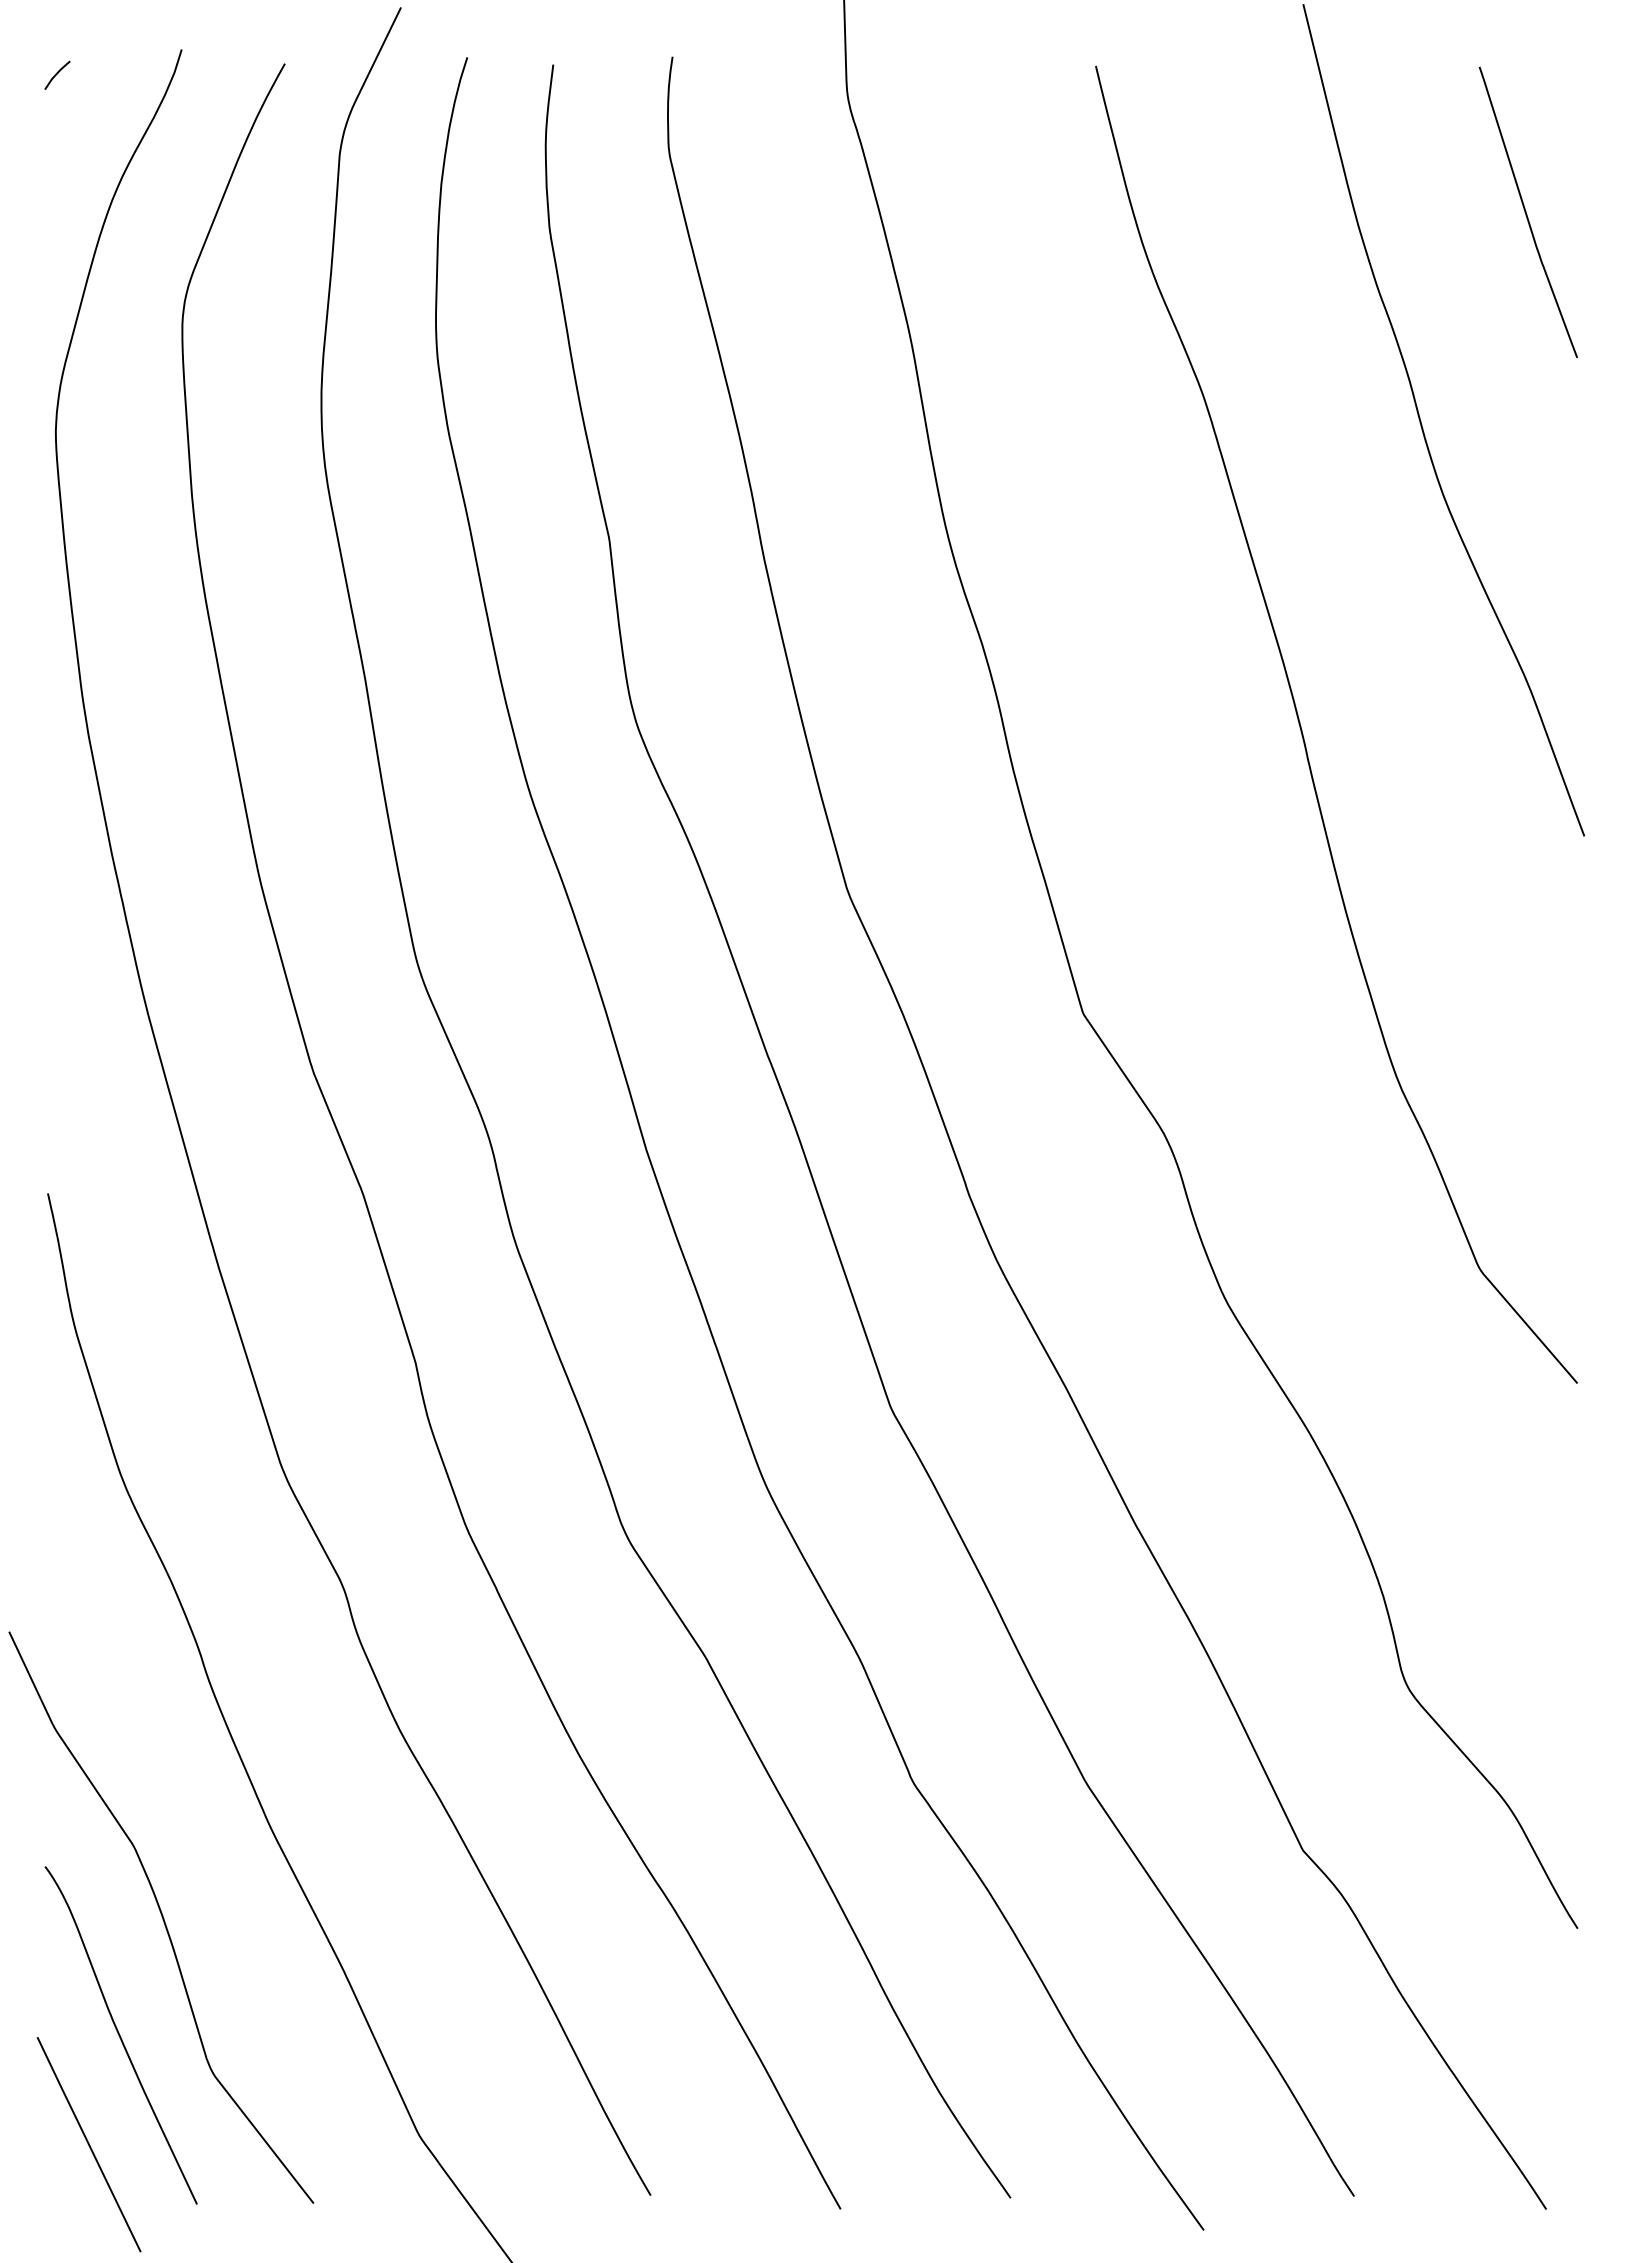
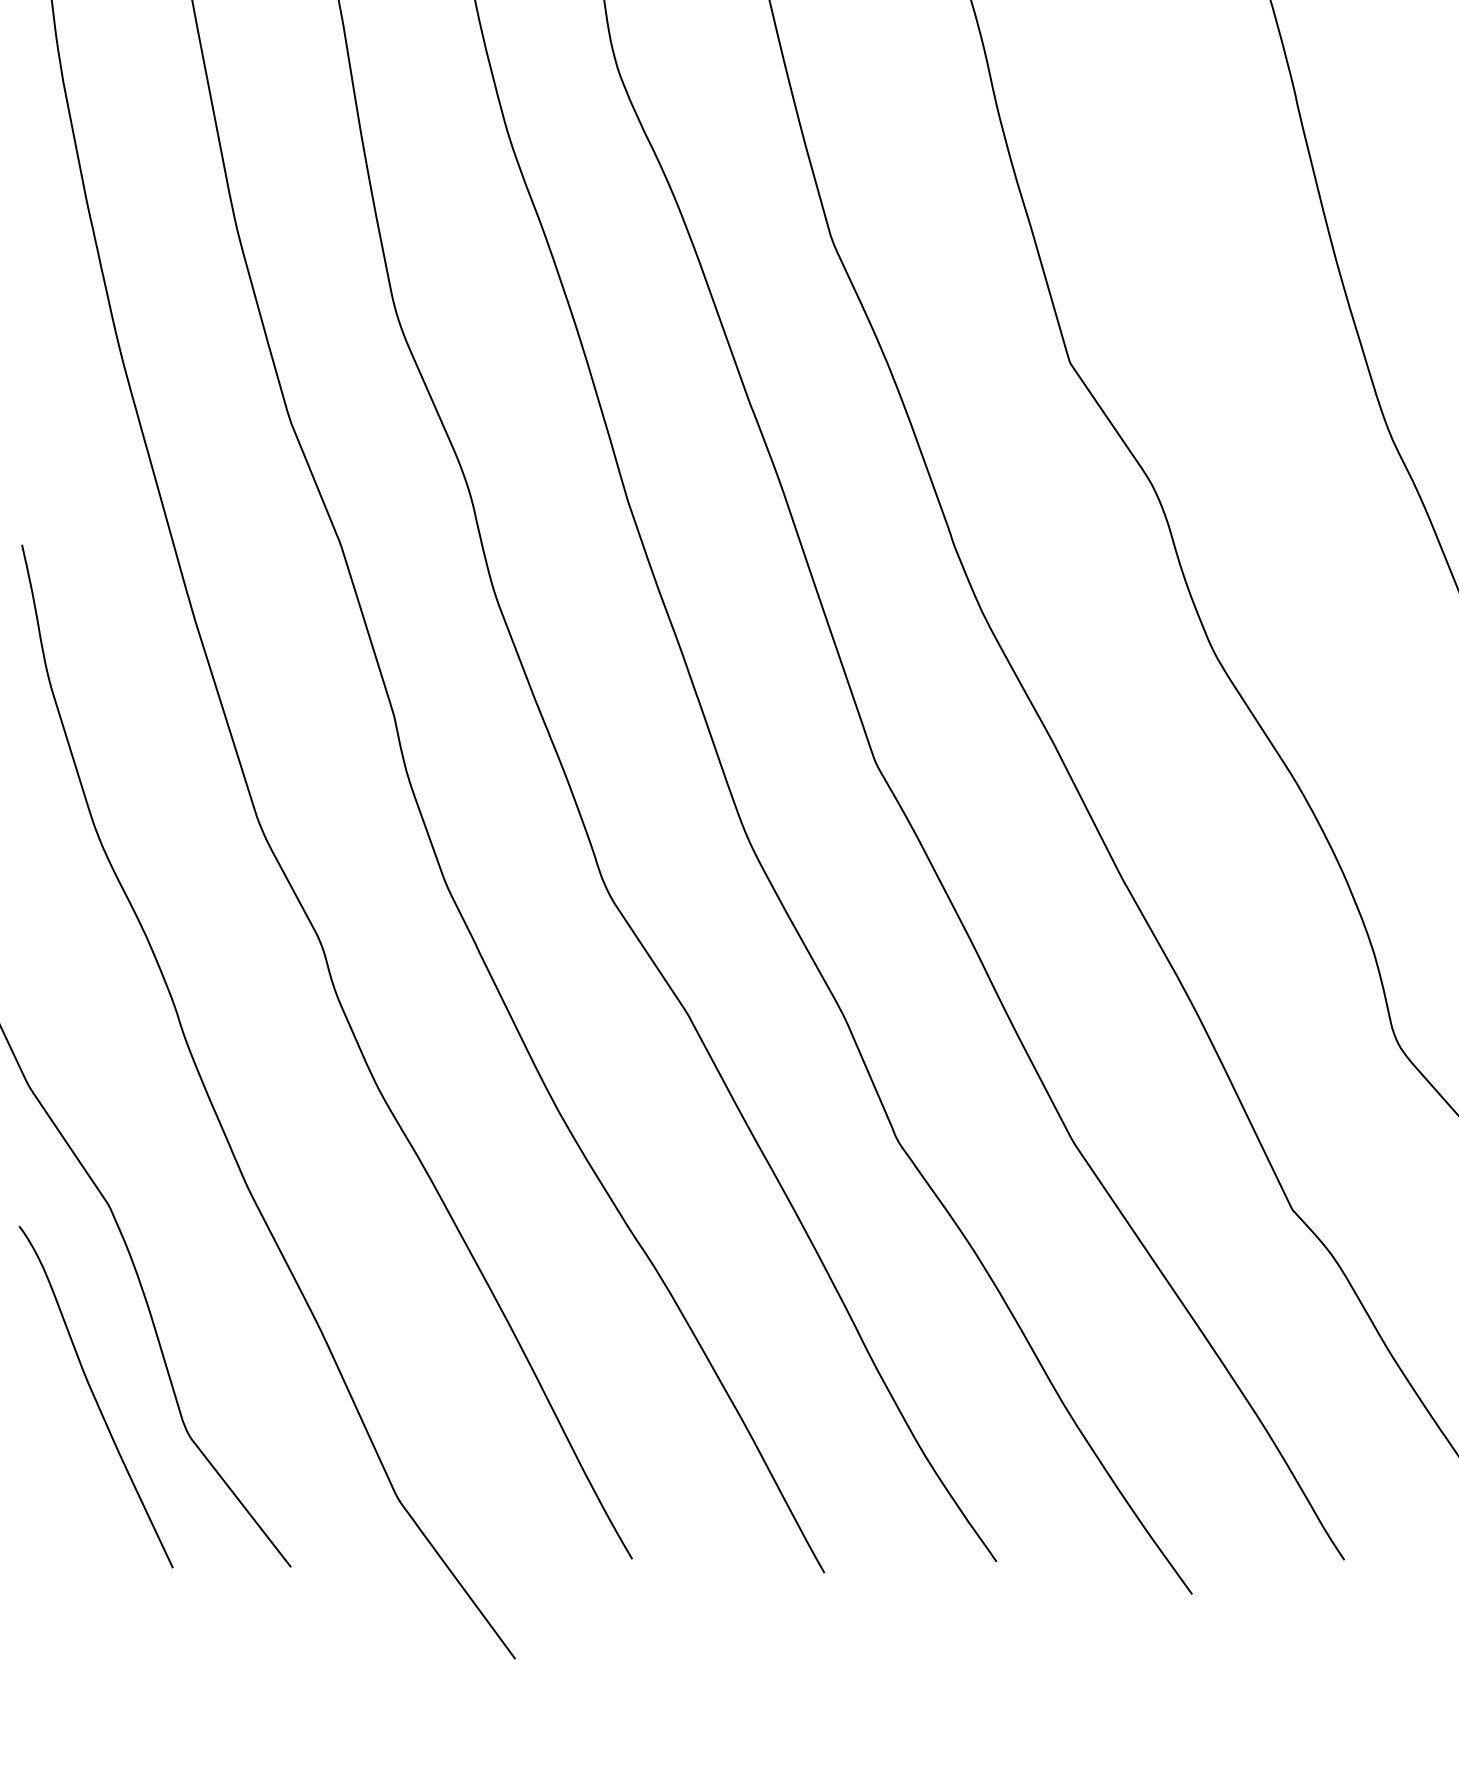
line: (88, 2144) -> (63, 1507), removed

